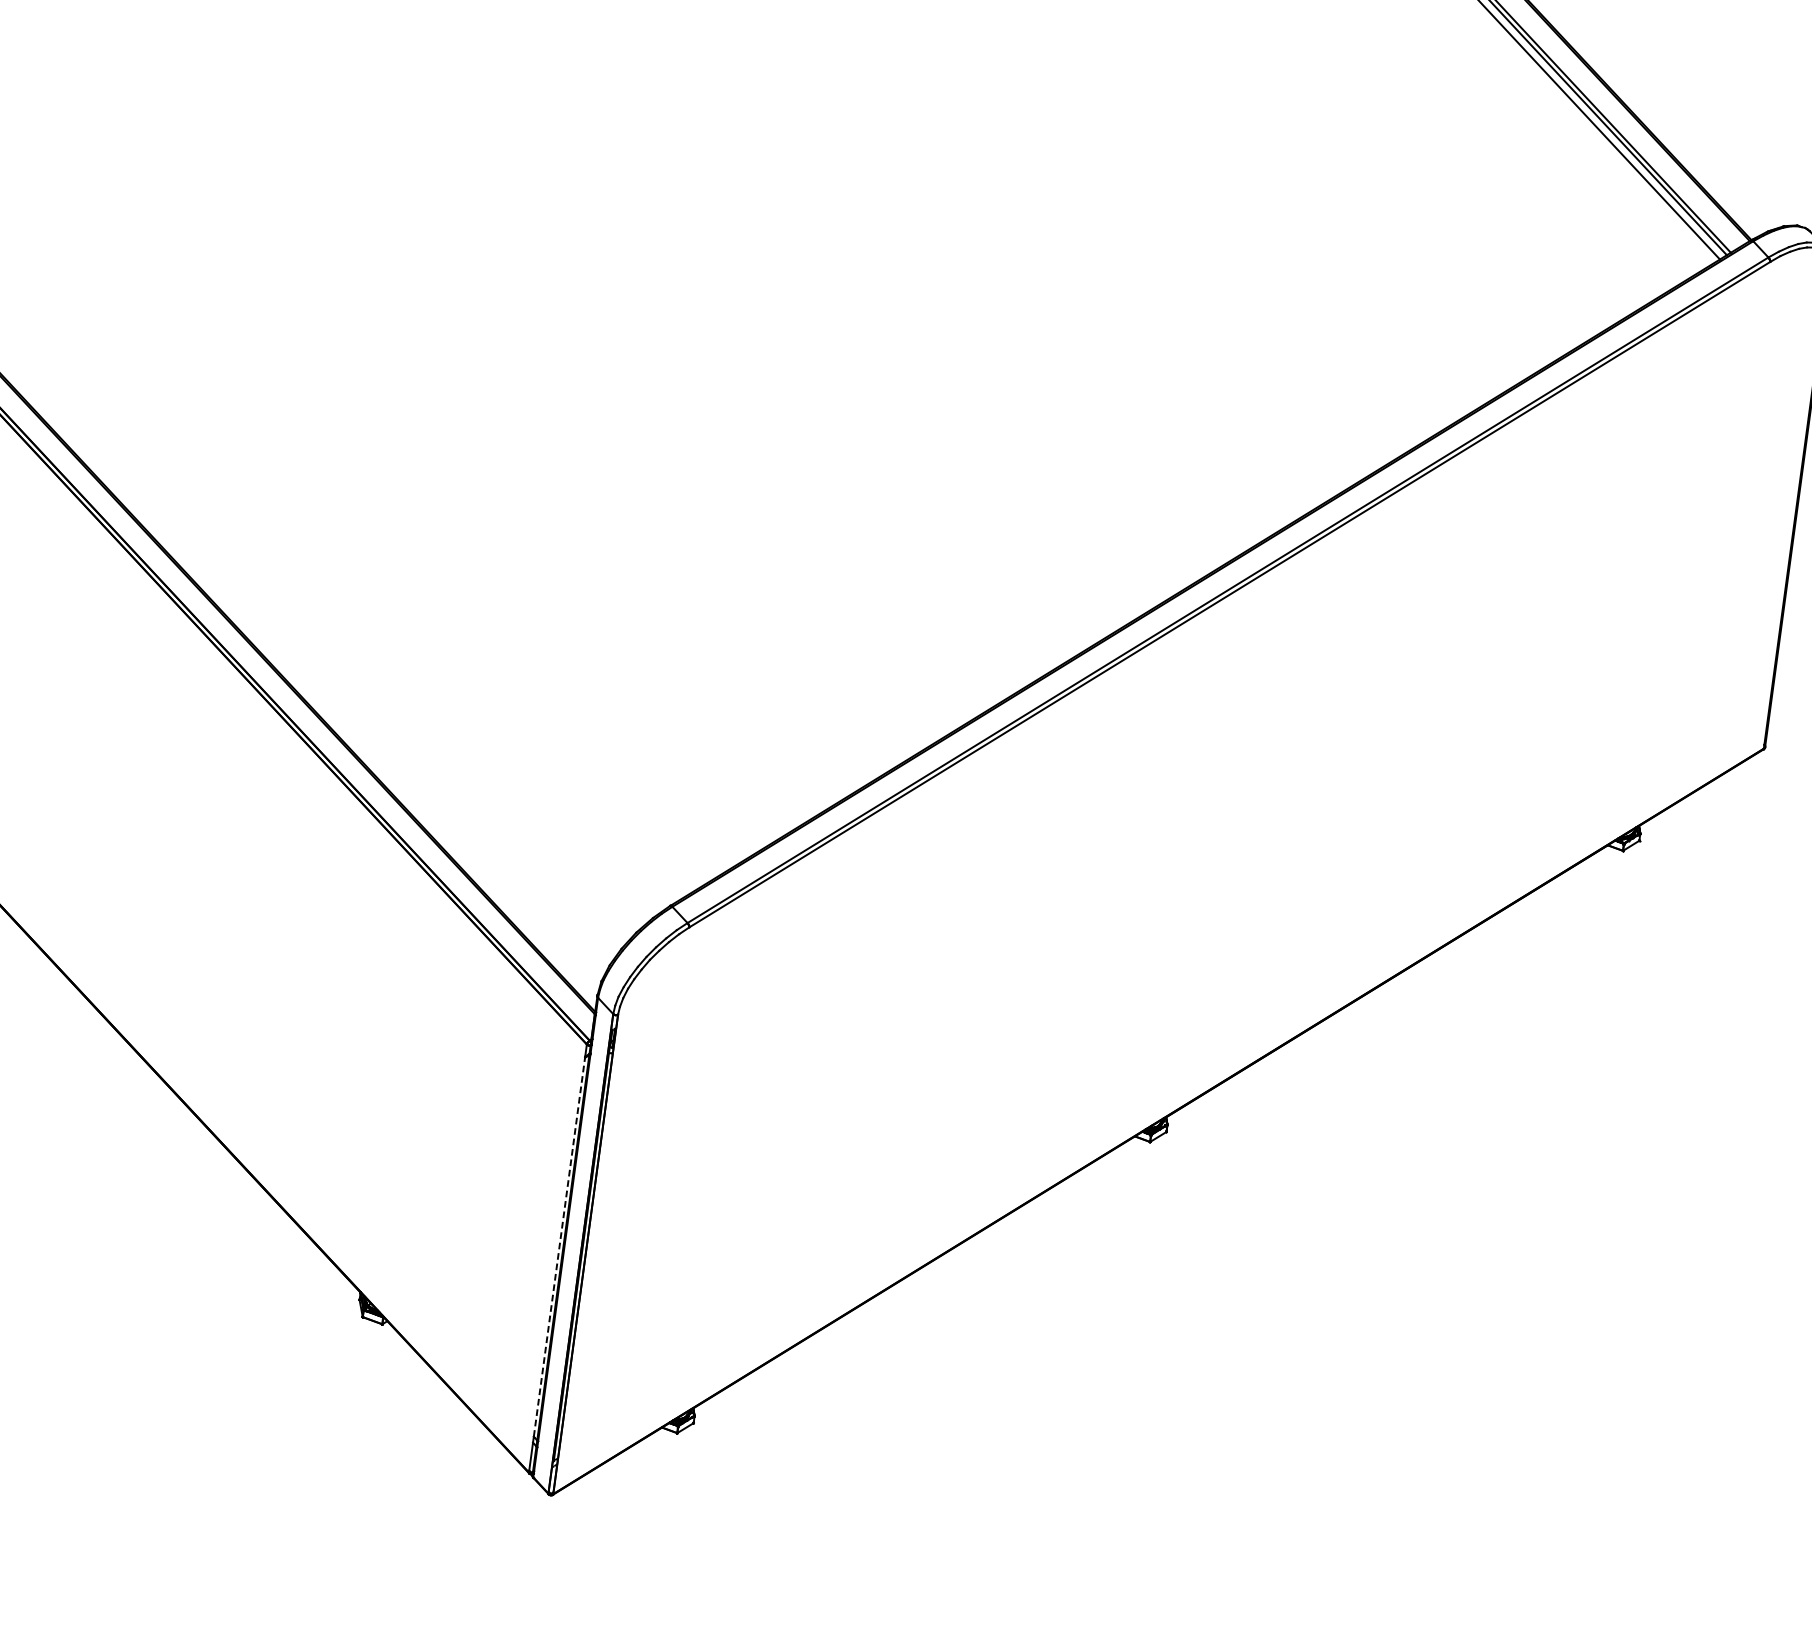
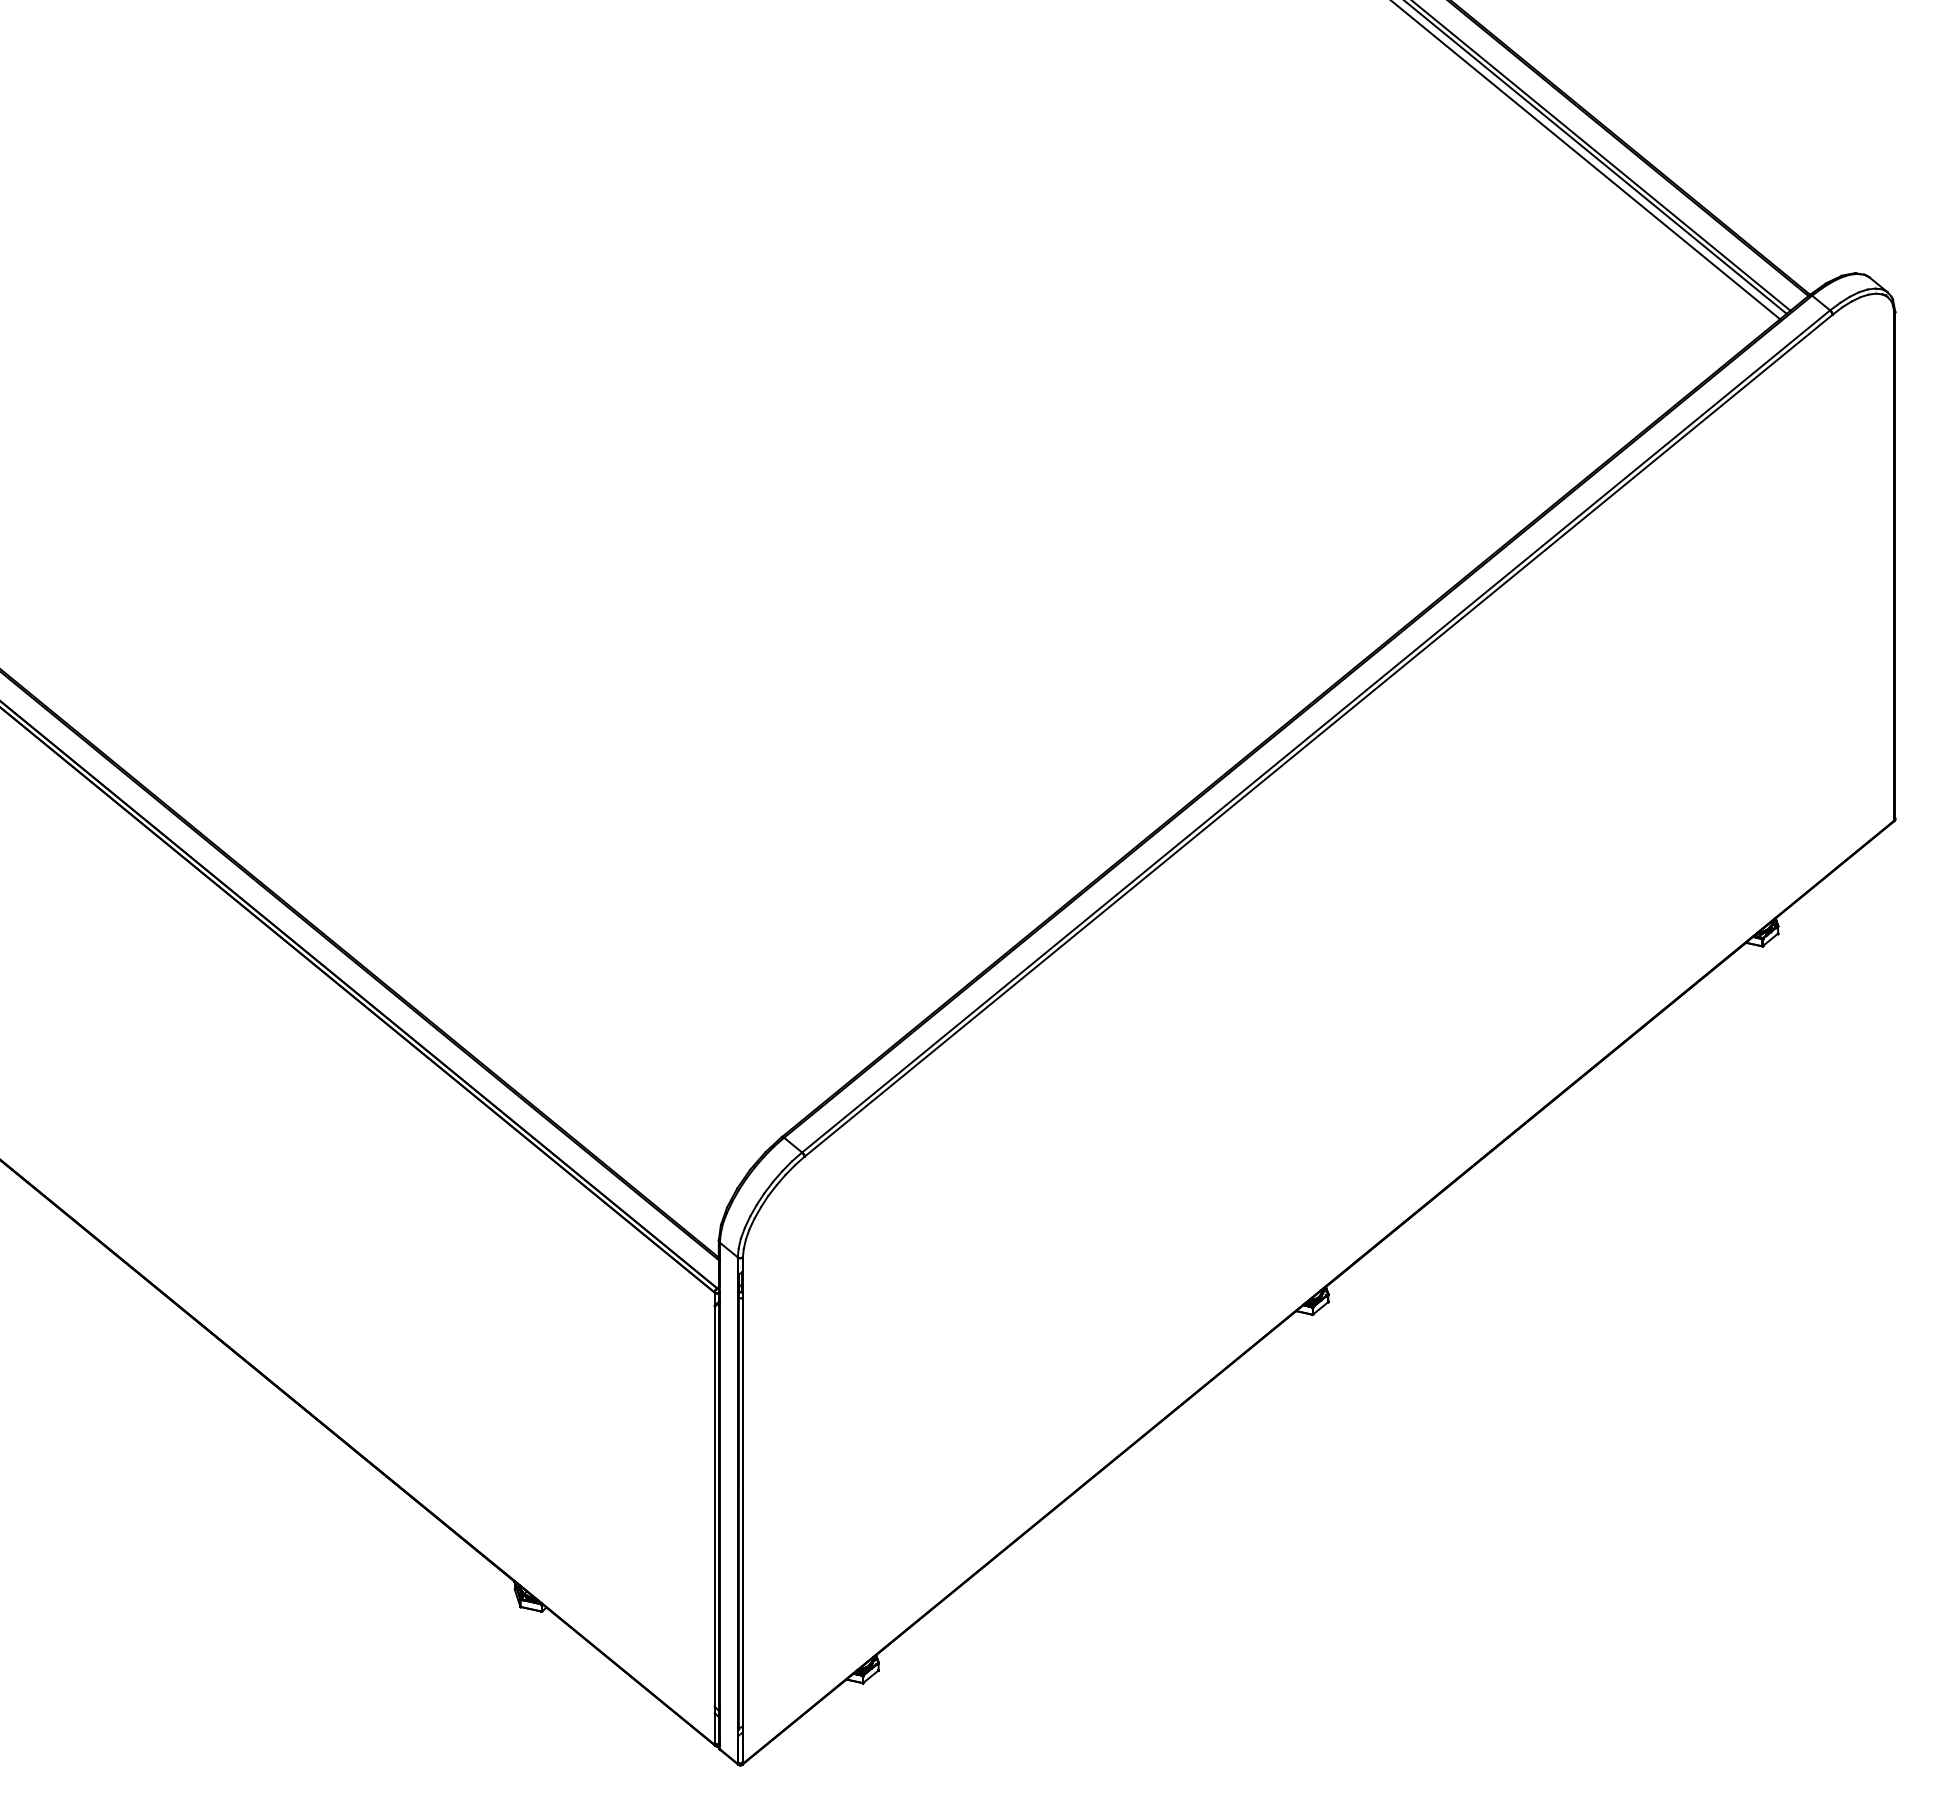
line: (559, 1246) -> (714, 1506), dashed -> solid

